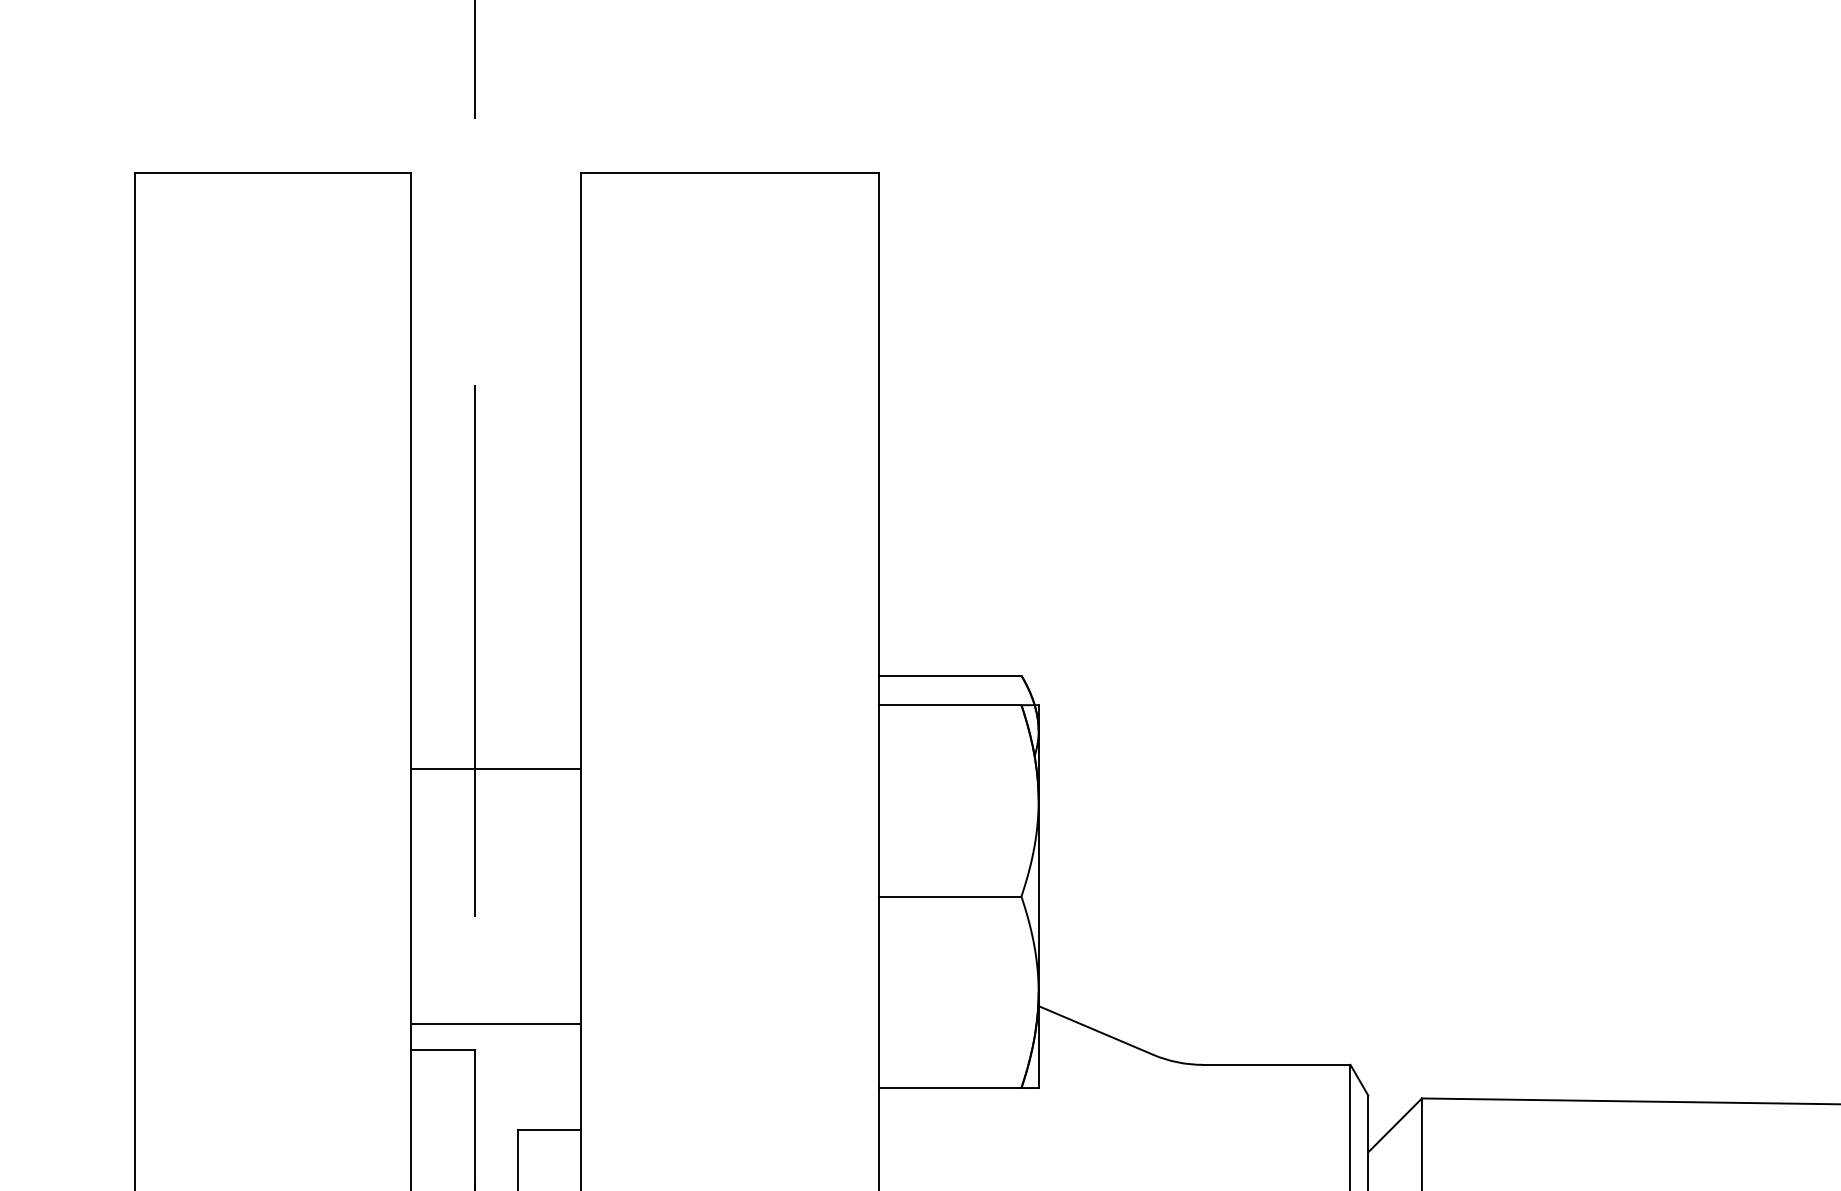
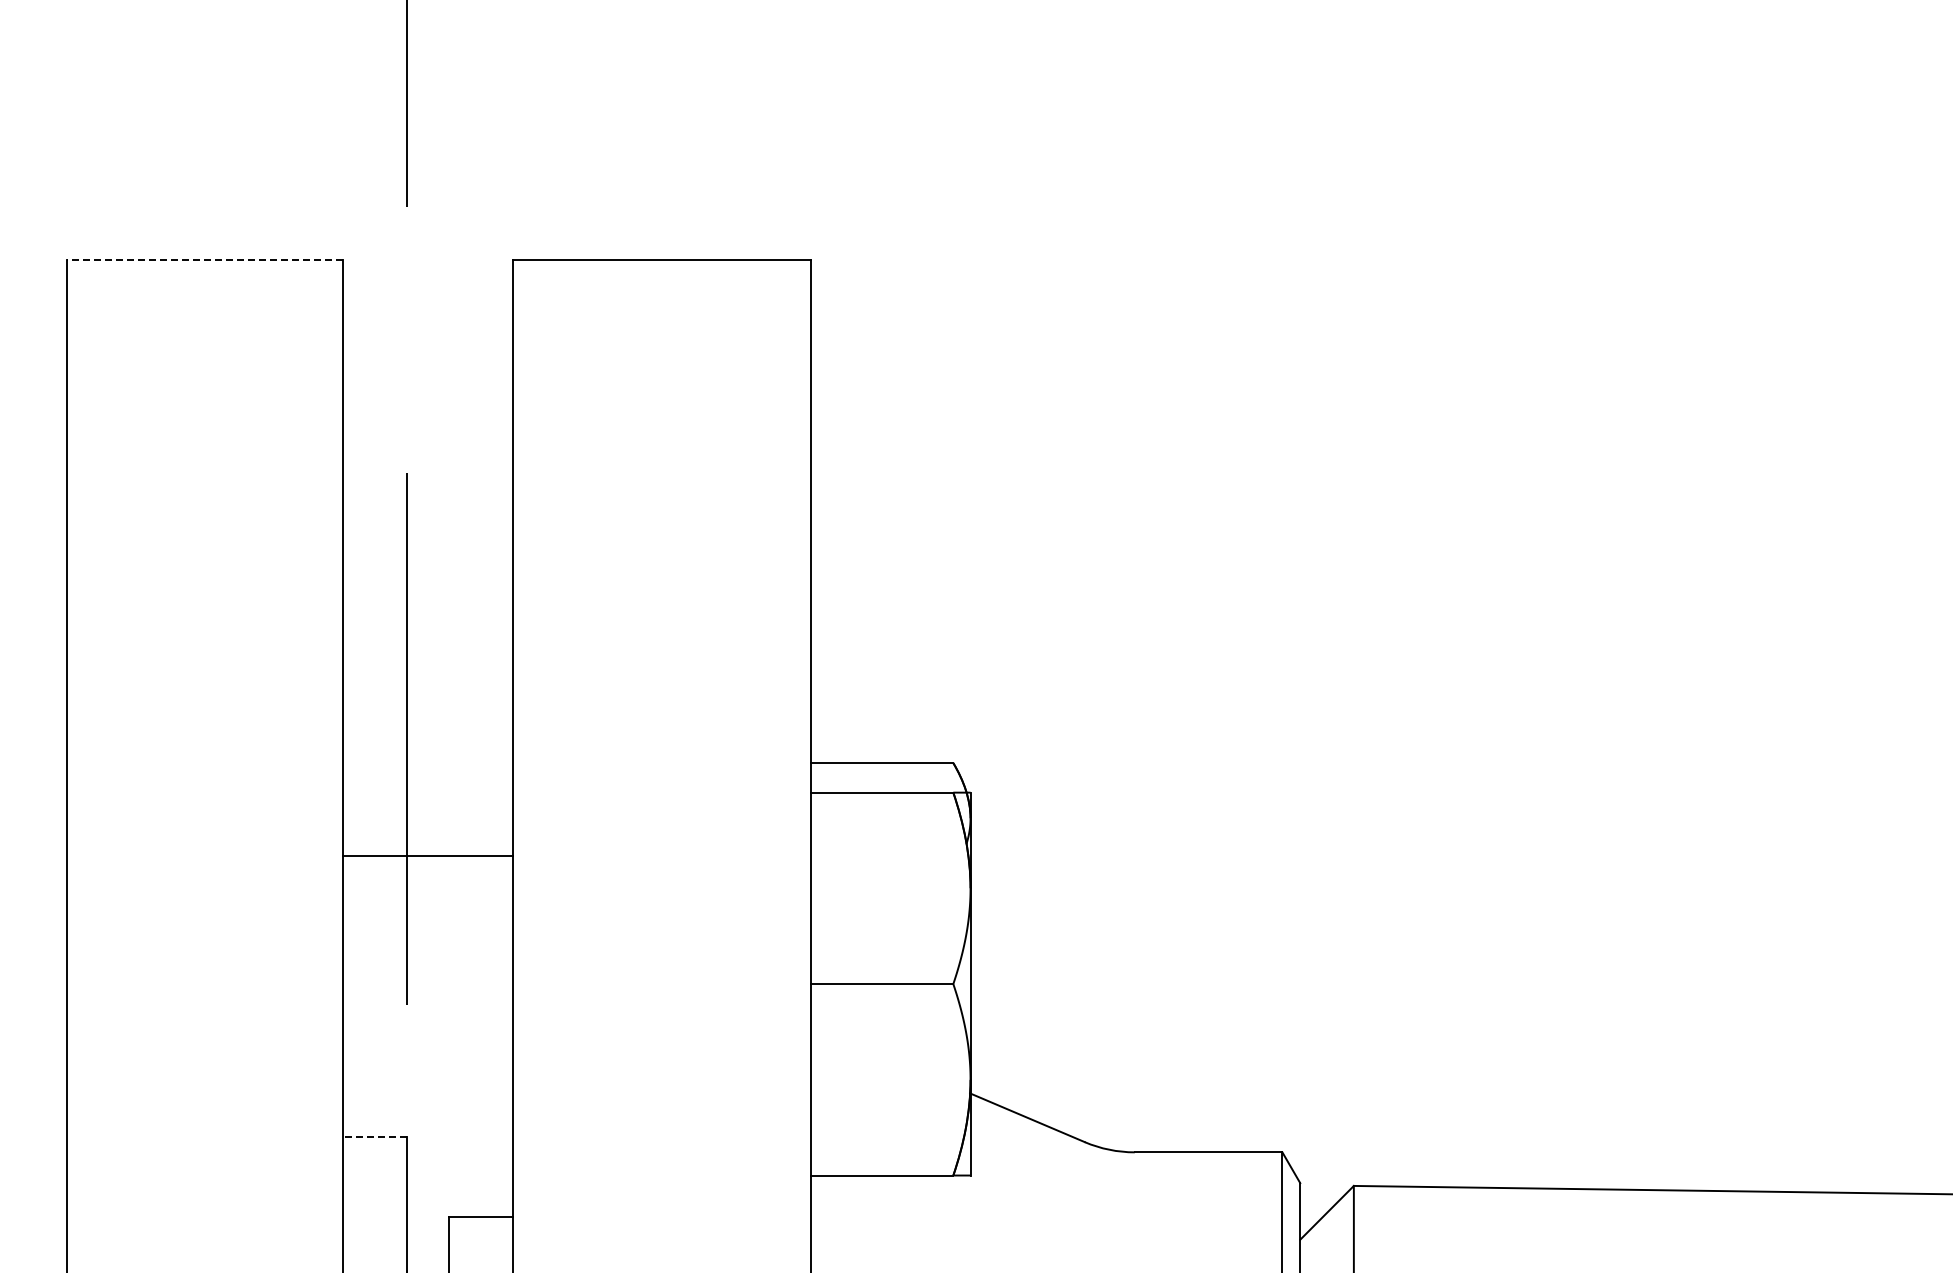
line: (272, 173) -> (204, 260), solid -> dashed
line: (496, 1024) -> (428, 1111), removed
line: (442, 1050) -> (374, 1137), solid -> dashed

